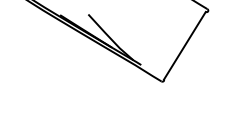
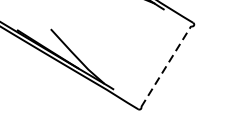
line: (184, 45) -> (165, 66), solid -> dashed

